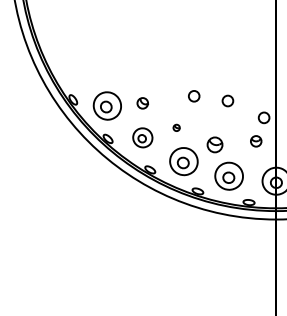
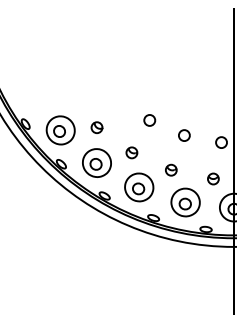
circle: (227, 100) -> (183, 135), moved
part: (176, 127) -> (131, 152), size x1.67
part: (142, 137) -> (96, 162), size x1.43
part: (256, 141) -> (213, 179), moved
part: (215, 144) -> (171, 169), size x0.71

